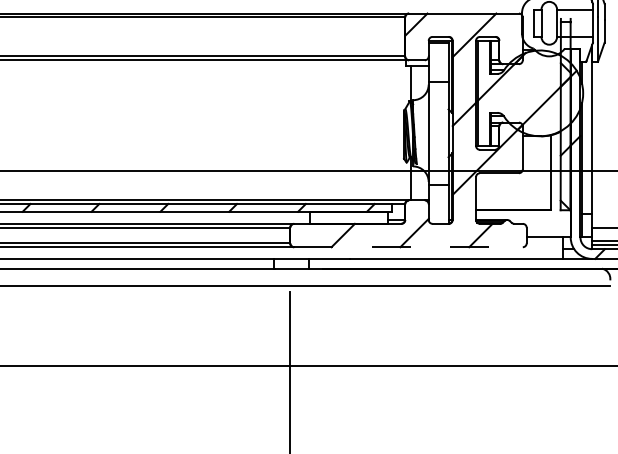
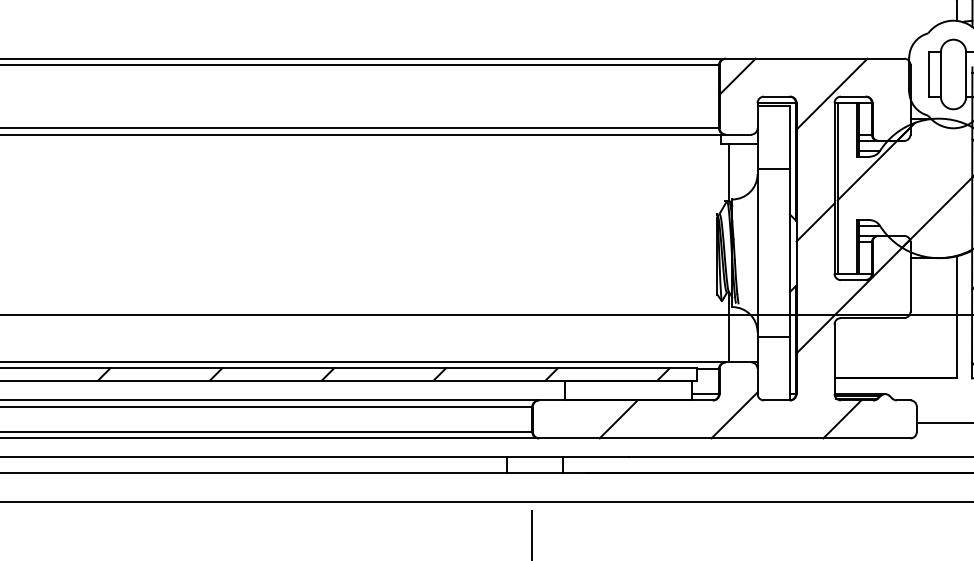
line: (409, 247) -> (726, 438), dashed -> solid

